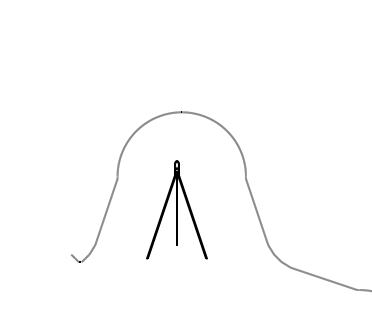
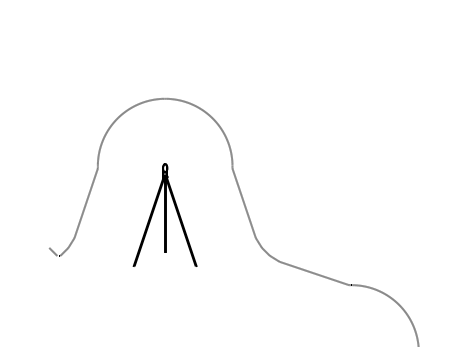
part: (176, 209) -> (164, 214), moved

